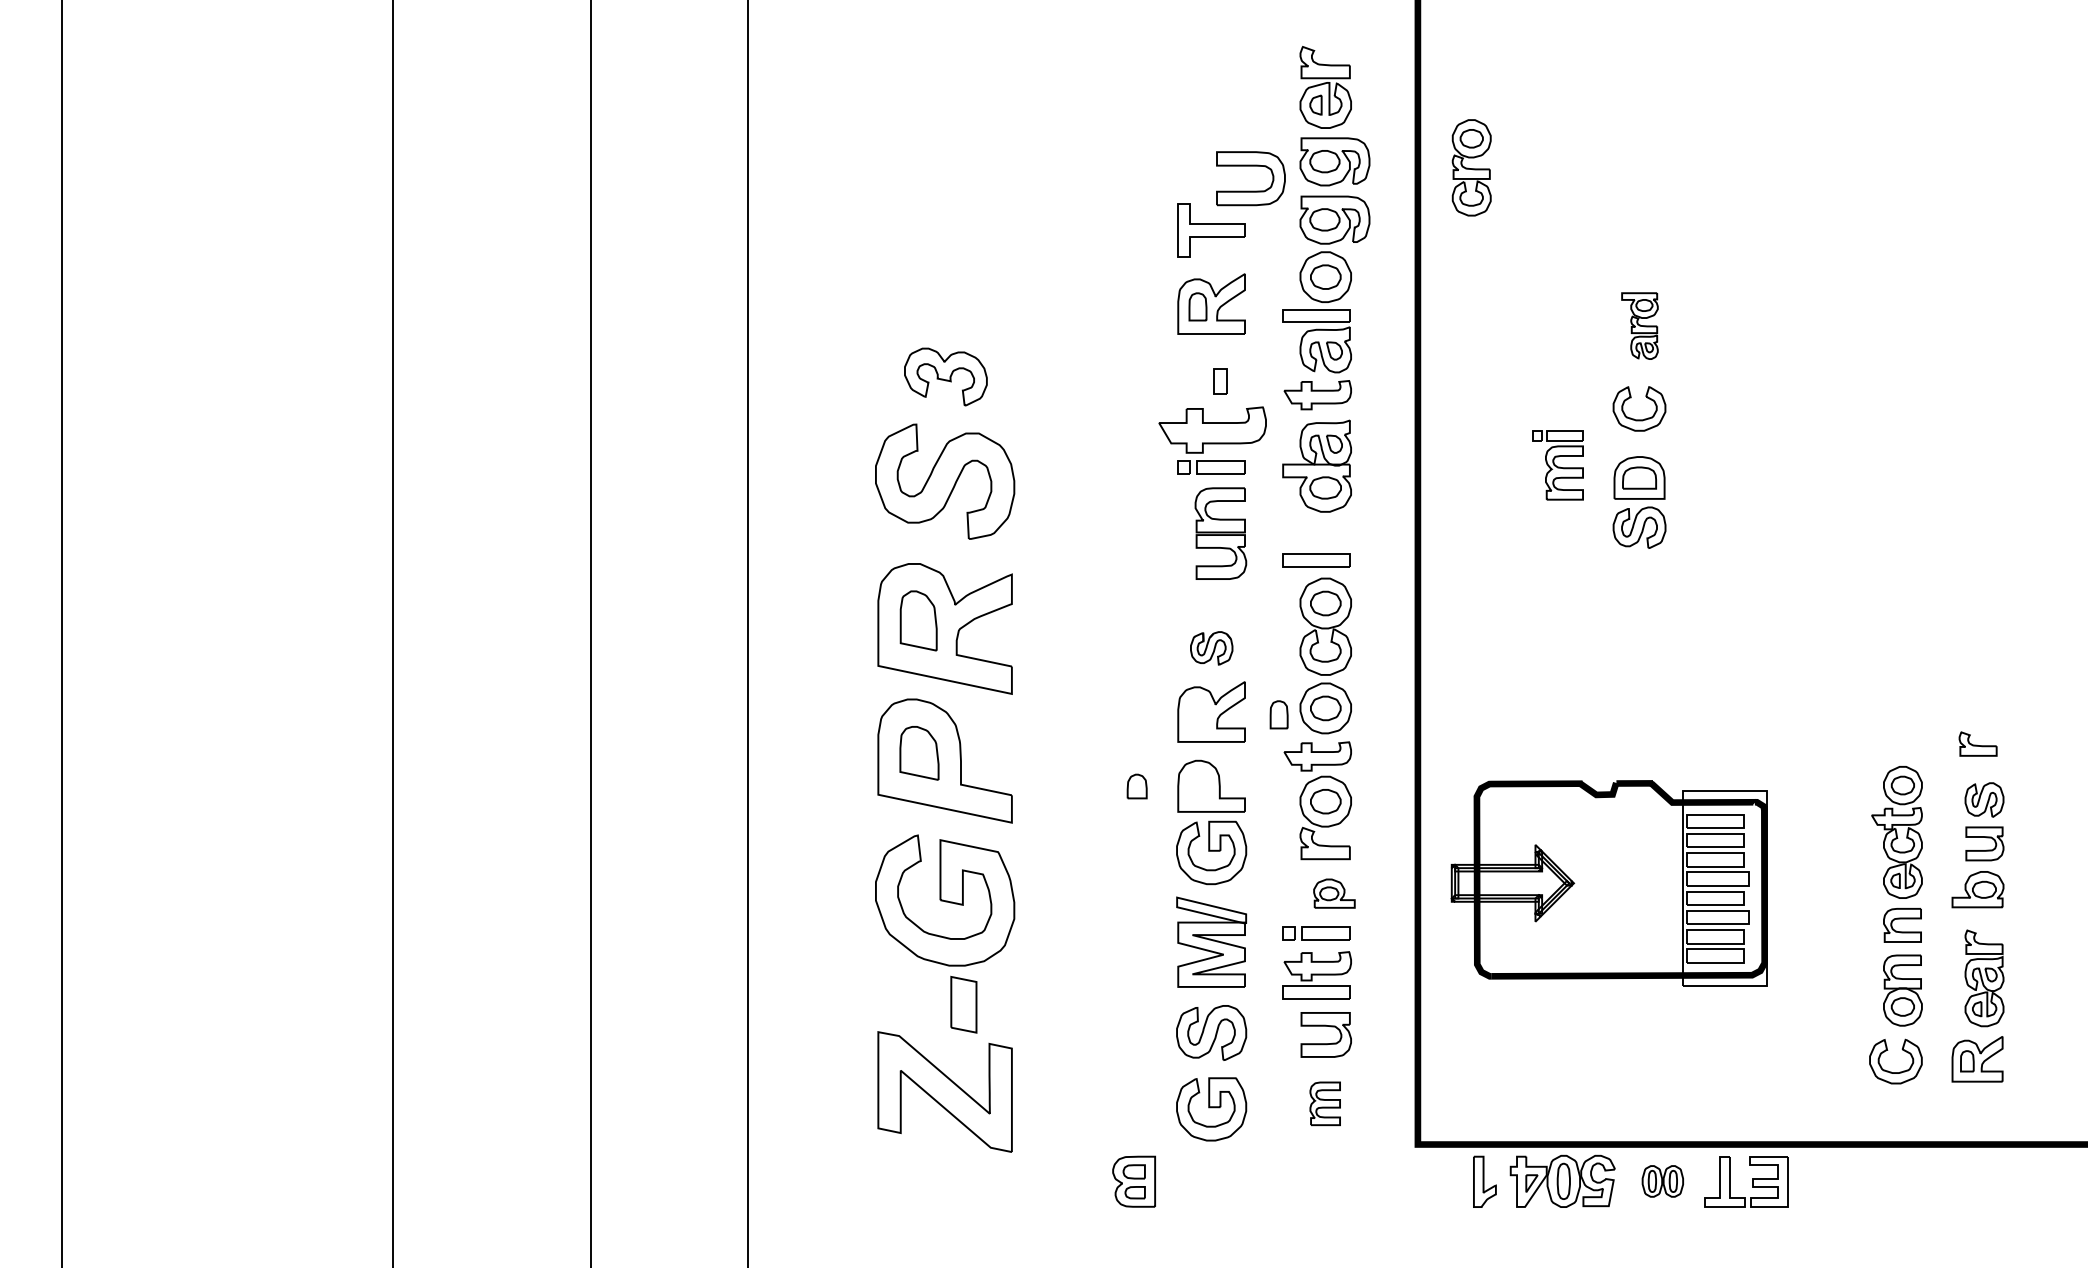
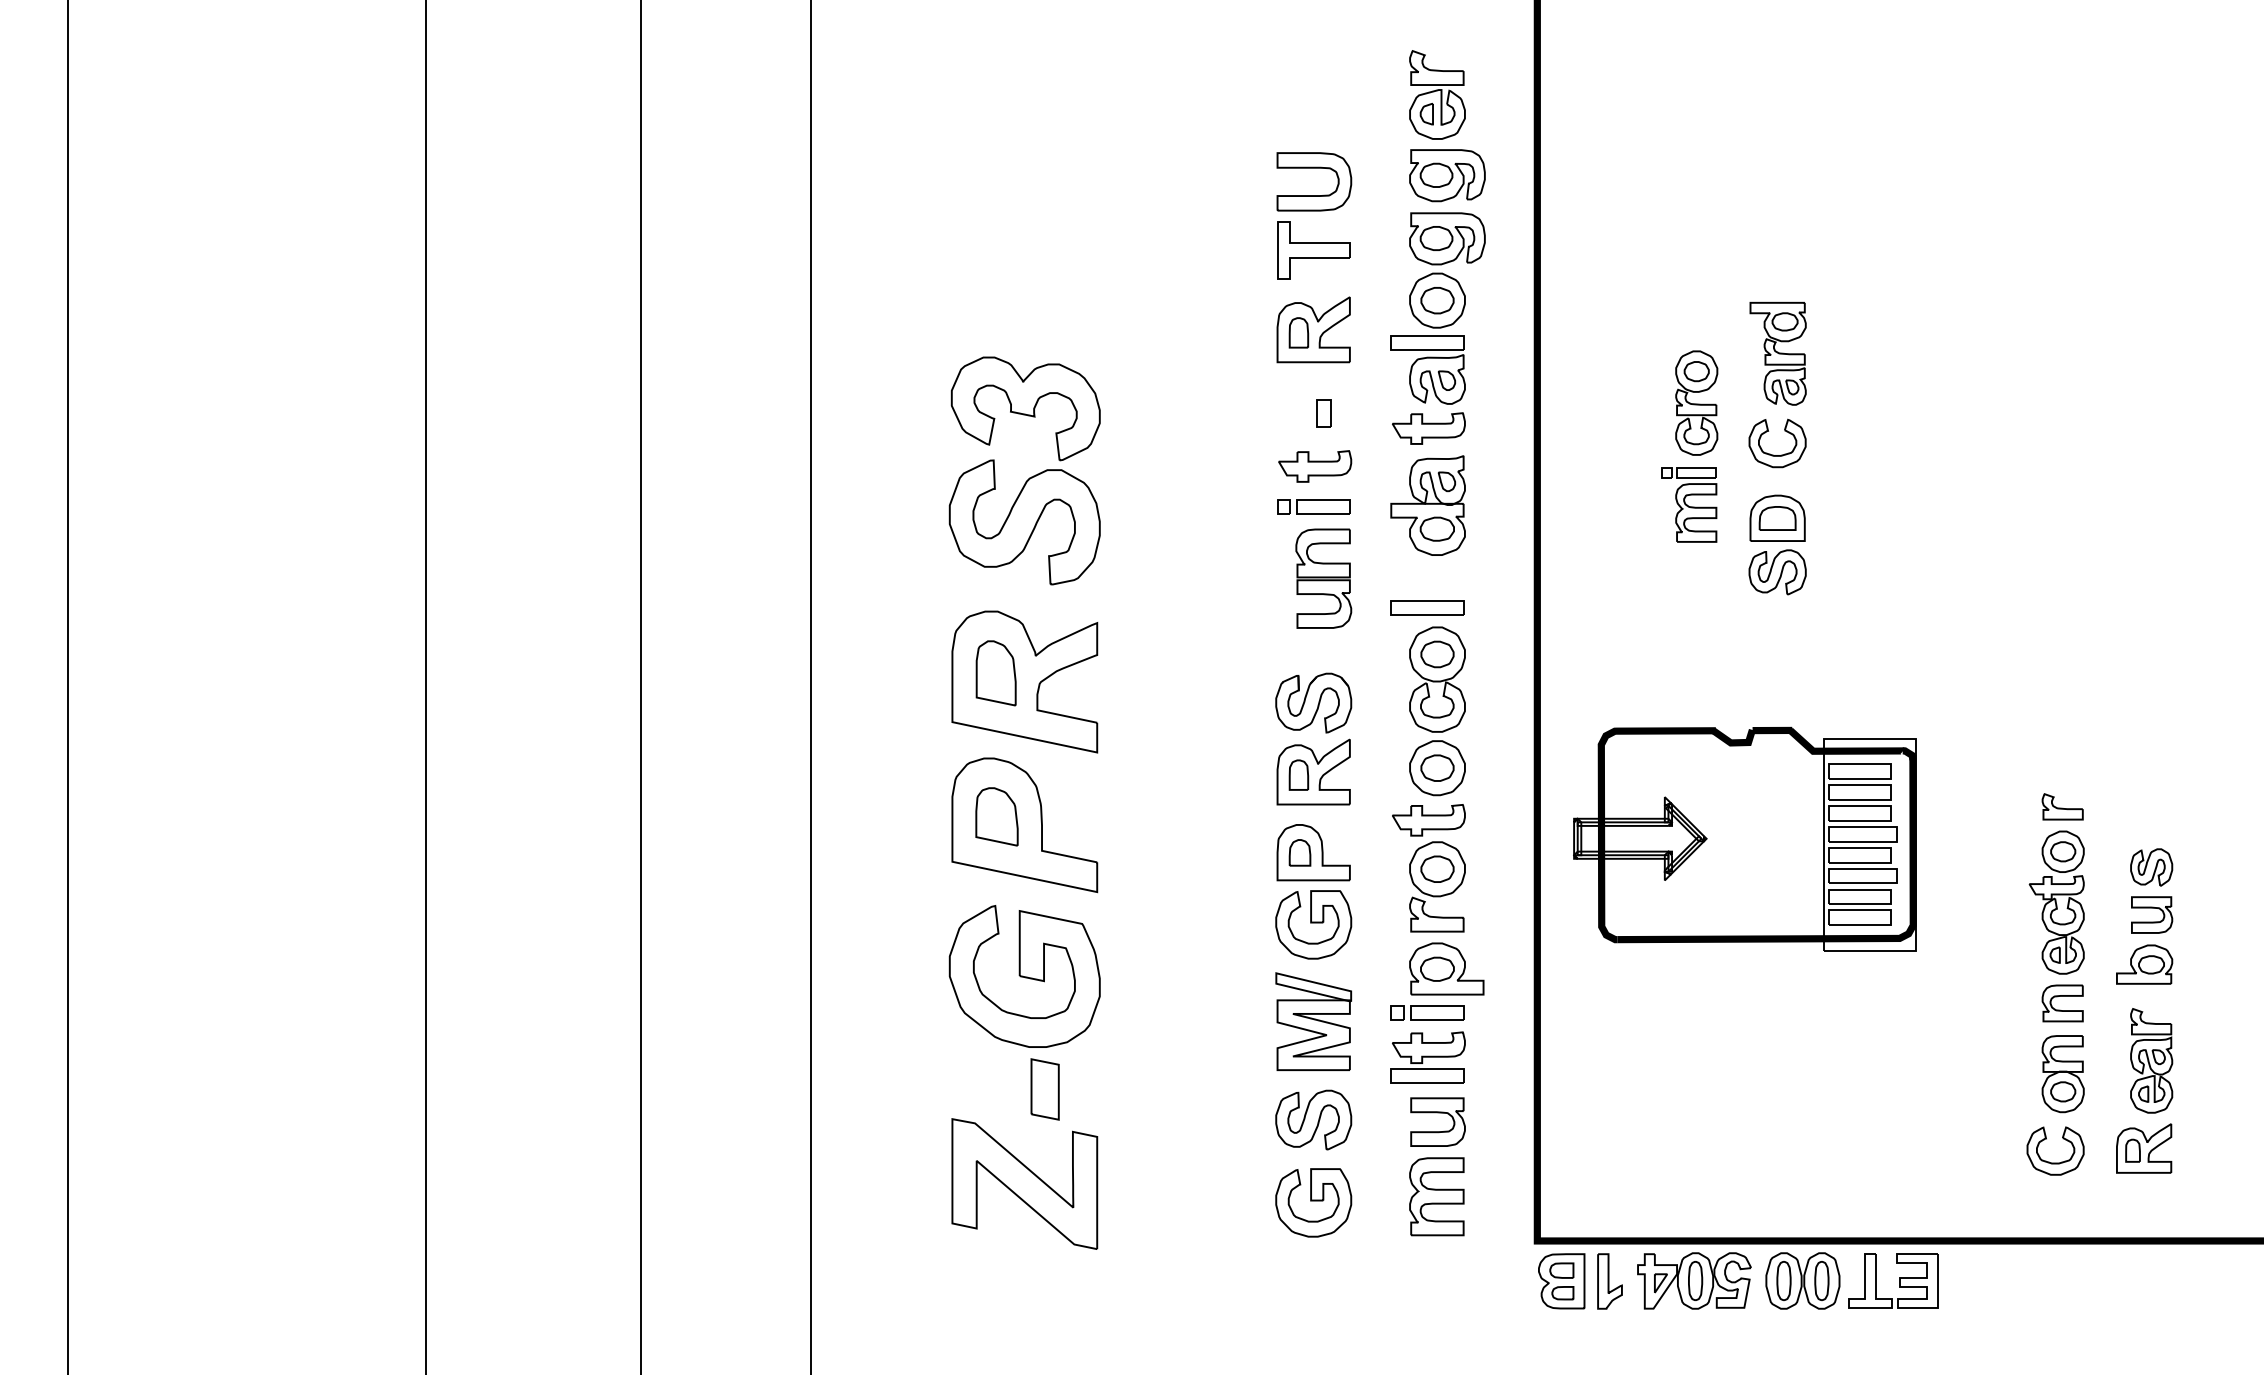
part: (1251, 166) -> (1314, 168), moved
part: (1471, 167) -> (1696, 402), moved
part: (1639, 325) -> (1777, 353), size x1.43
part: (945, 376) -> (1025, 408), size x1.67
part: (1213, 430) -> (1315, 466), size x0.62
part: (1211, 647) -> (1313, 702), size x1.67
part: (1278, 714) -> (1298, 774), moved
part: (1977, 743) -> (2062, 806), moved
part: (1136, 786) -> (1299, 852), moved
part: (1608, 883) -> (1744, 838), moved
part: (1334, 893) -> (1446, 968), size x1.67
part: (1324, 1103) -> (1436, 1196), size x1.67
part: (1662, 1180) -> (1802, 1280), size x1.67
part: (1133, 1181) -> (1561, 1281), moved

